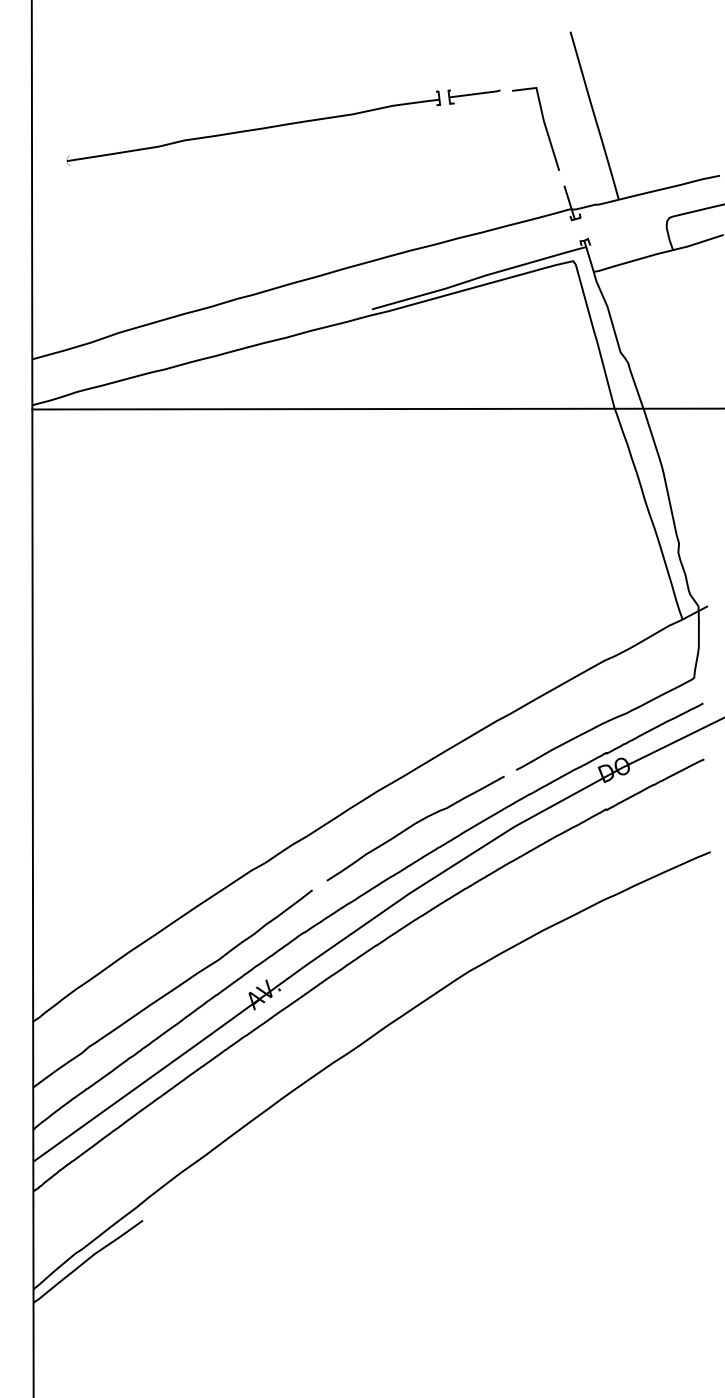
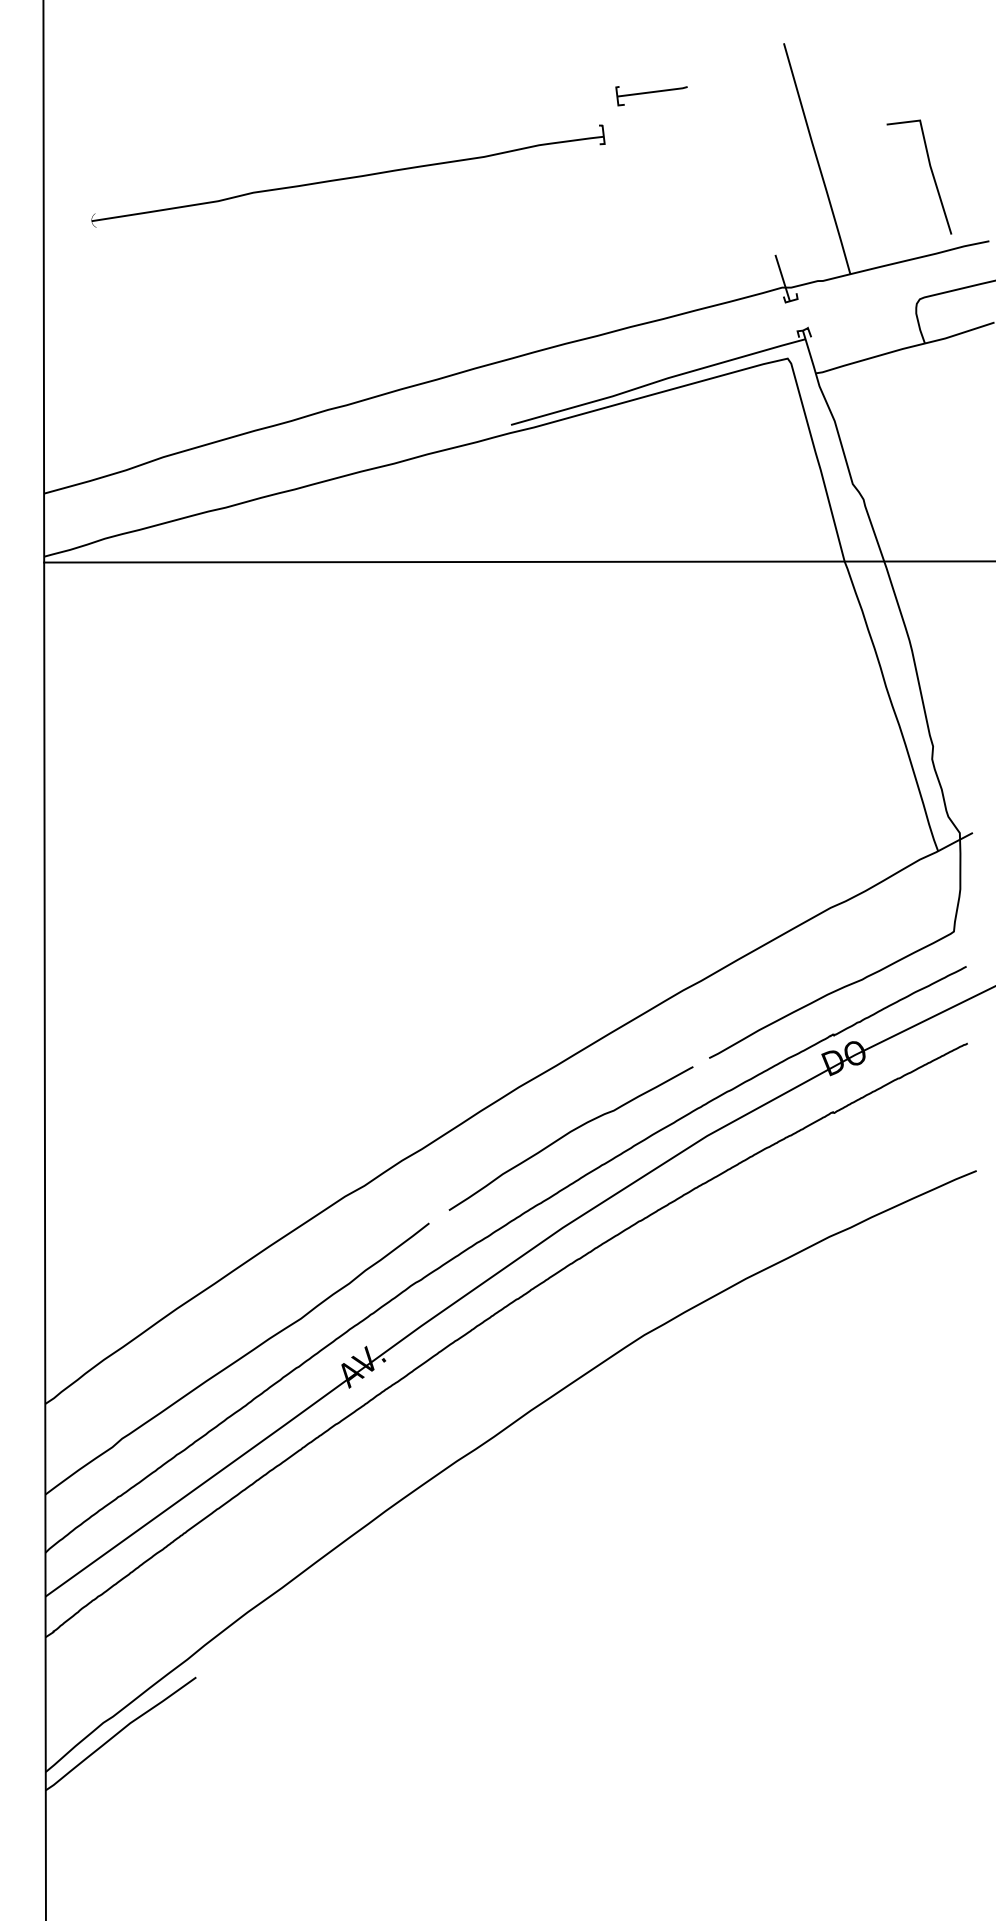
part: (474, 97) -> (651, 96), moved
line: (544, 126) -> (931, 173), moved

